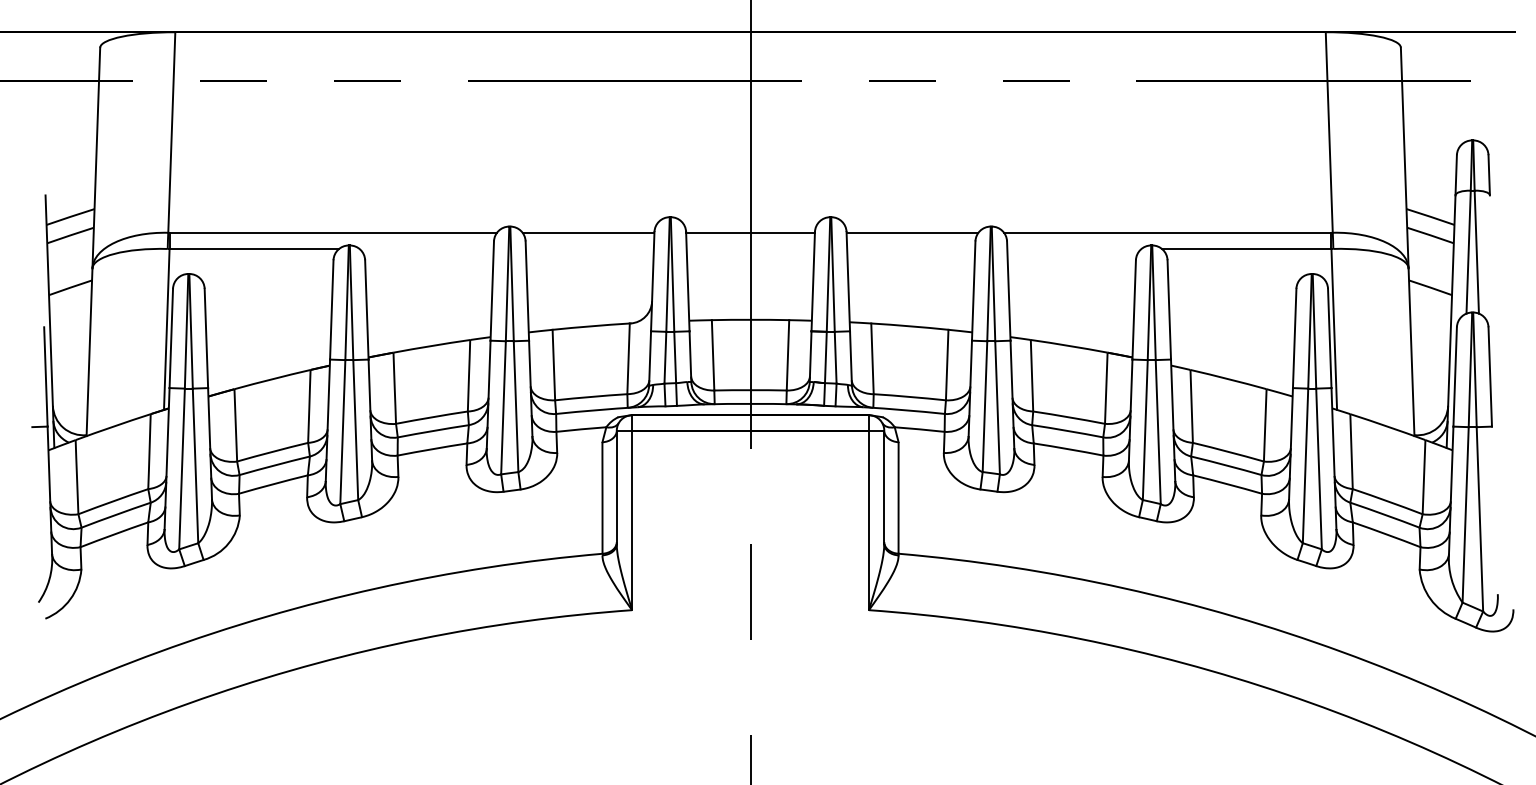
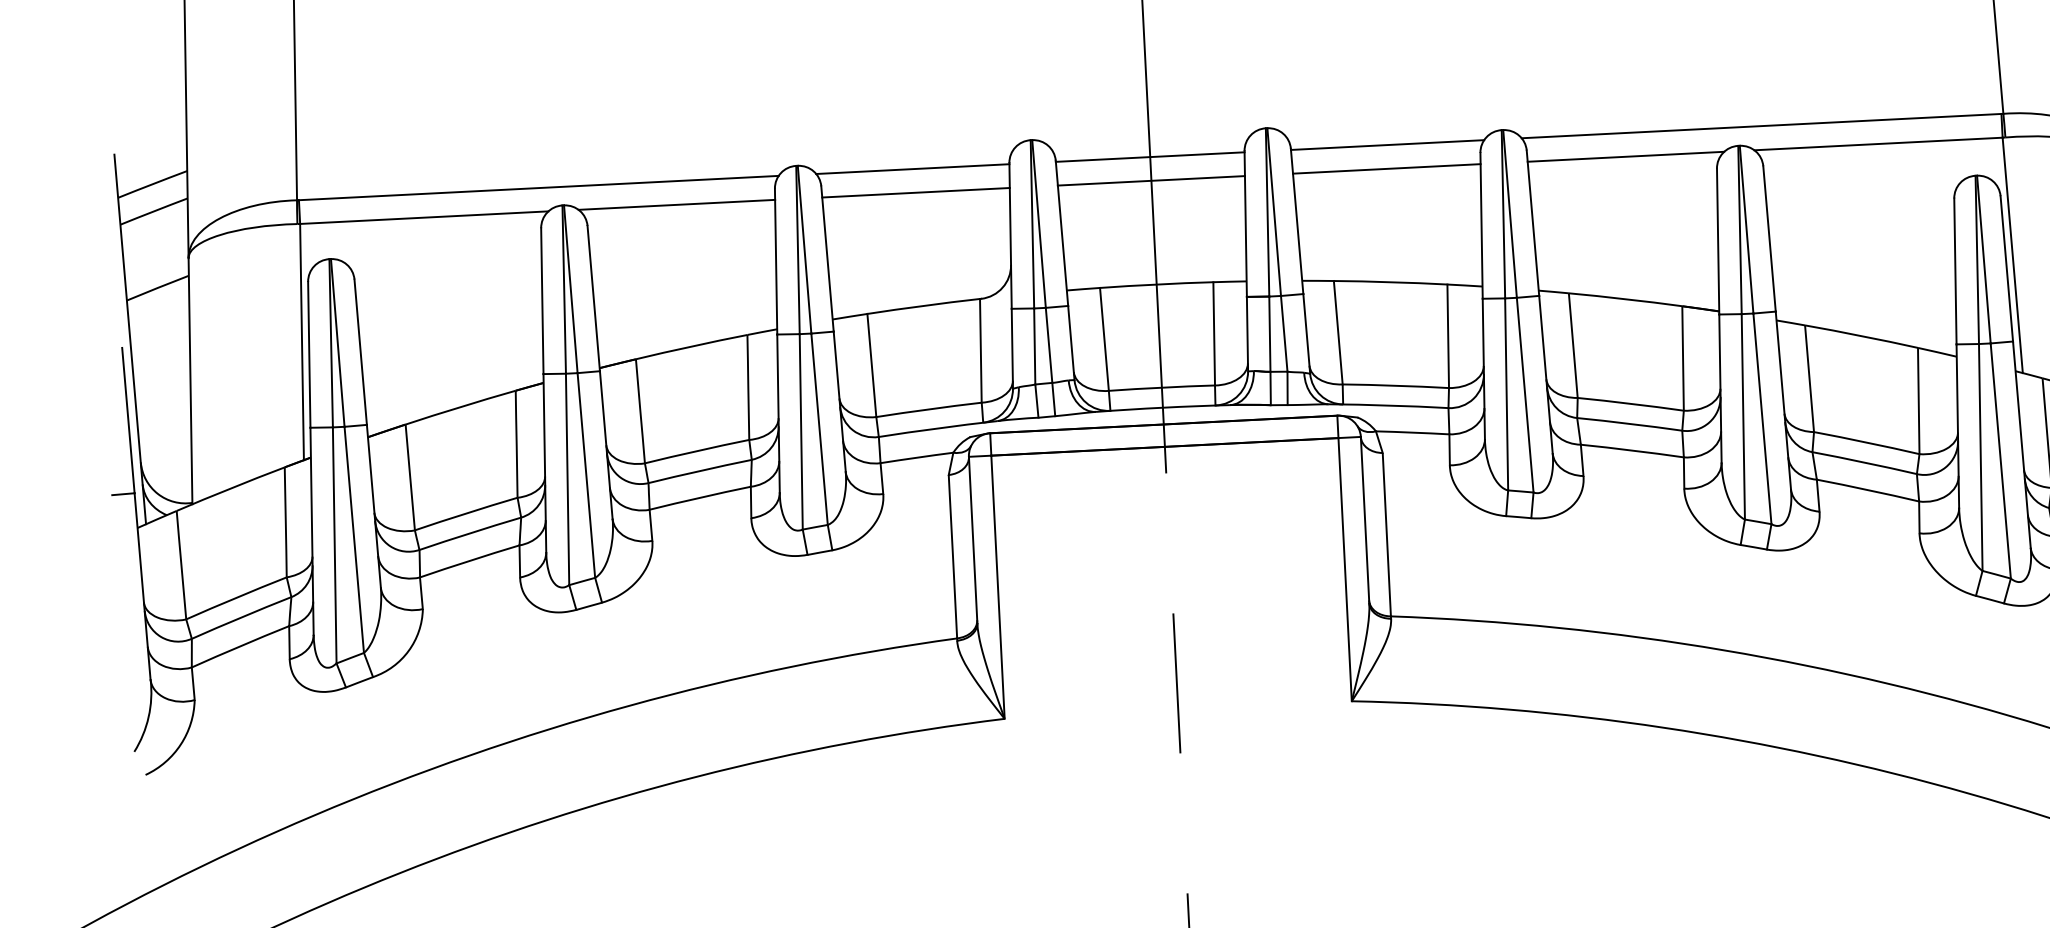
line: (426, 249) -> (676, 205), added
line: (589, 249) -> (915, 193), added
line: (750, 249) -> (1151, 181), added
line: (911, 249) -> (1387, 169), added
line: (1074, 249) -> (1626, 157), added

